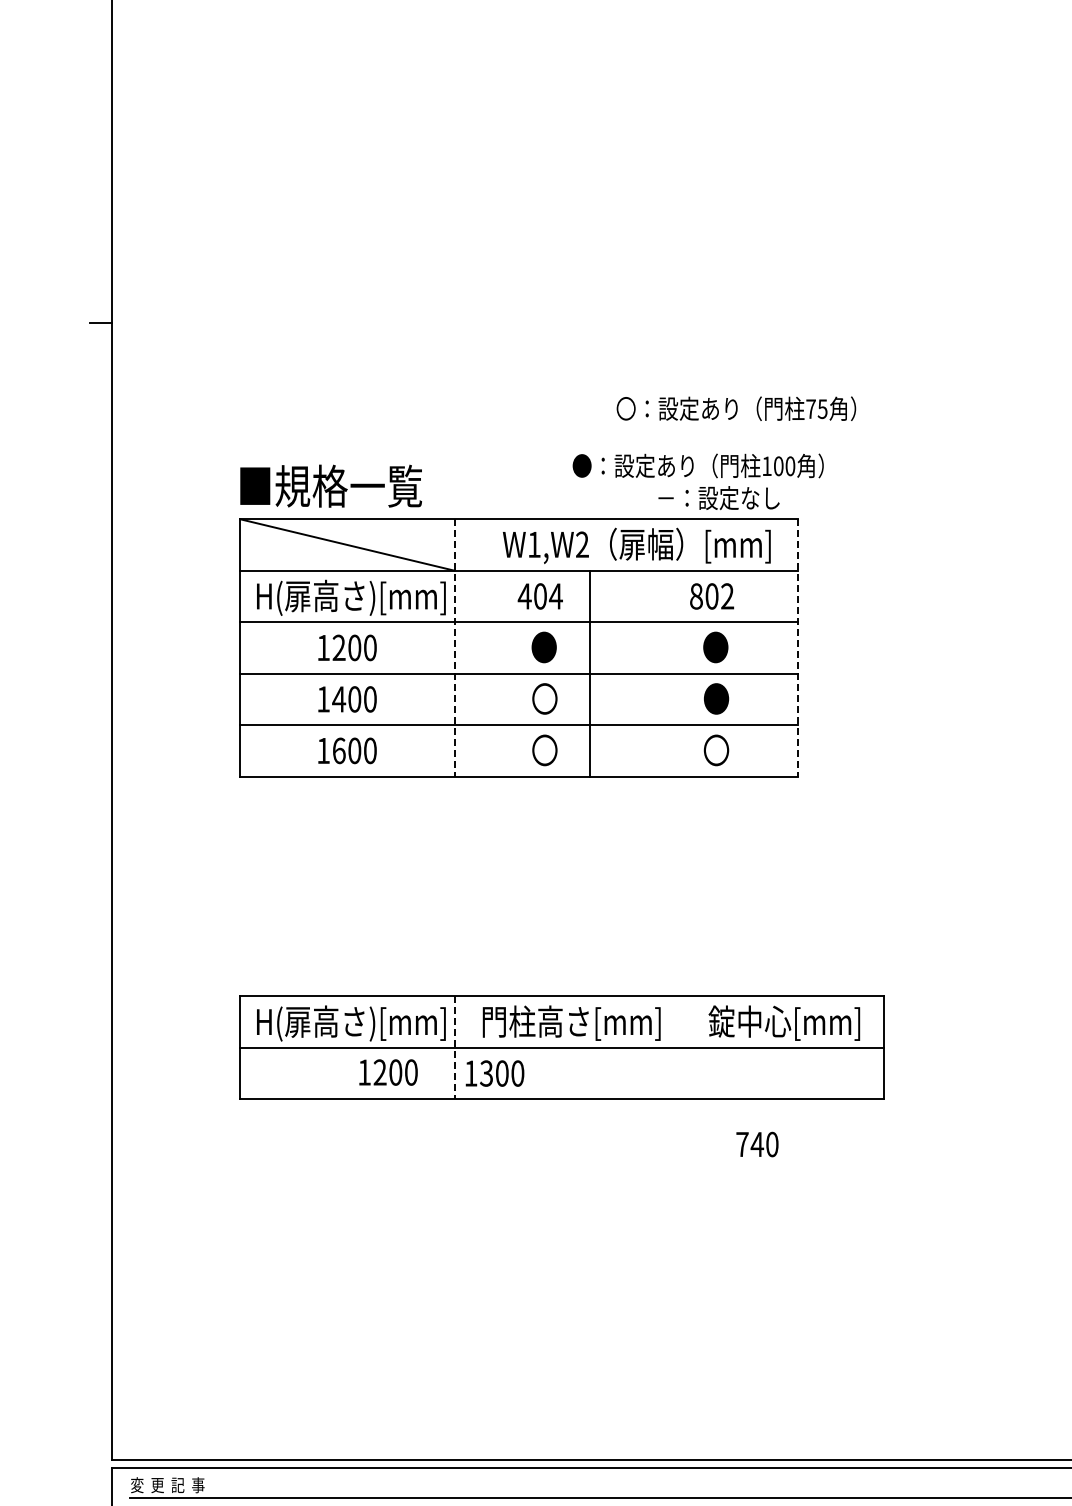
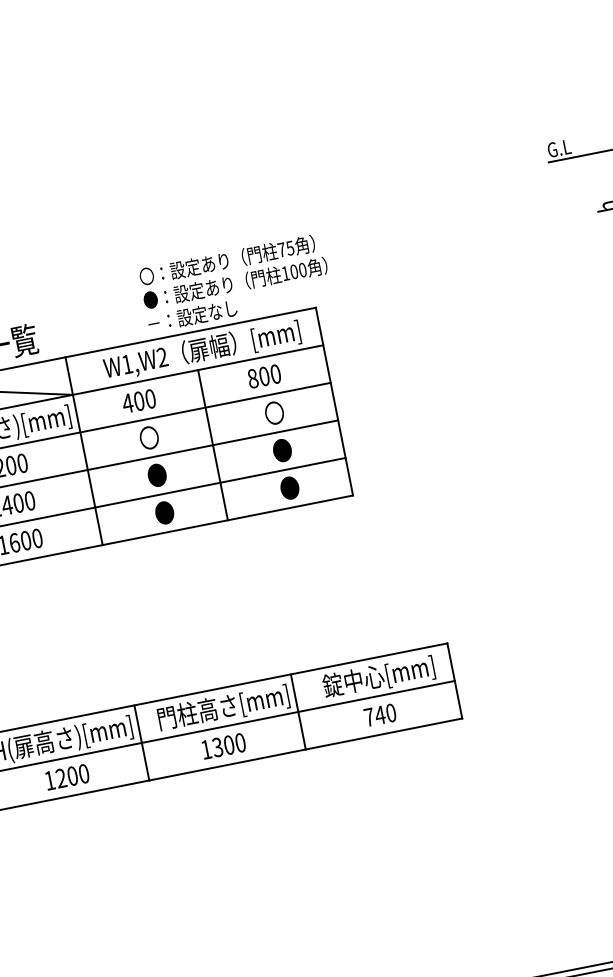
text: (736, 408) -> (227, 260), moved
text: (718, 497) -> (192, 315), moved
text: (555, 596) -> (150, 399), 404 -> 400
text: (727, 596) -> (275, 374), 802 -> 800
line: (454, 647) -> (83, 450), dashed -> solid
text: (543, 647) -> (148, 438), ● -> 〇
text: (715, 647) -> (274, 413), ● -> 〇
line: (797, 647) -> (334, 401), dashed -> solid
line: (590, 673) -> (213, 445), moved
text: (544, 698) -> (156, 475), 〇 -> ●
text: (544, 750) -> (164, 513), 〇 -> ●
text: (716, 750) -> (289, 488), 〇 -> ●
line: (669, 1047) -> (298, 711), added
line: (454, 1048) -> (141, 743), dashed -> solid
text: (388, 1072) -> (67, 777), moved
text: (494, 1073) -> (223, 746), moved
text: (757, 1144) -> (380, 715), moved

